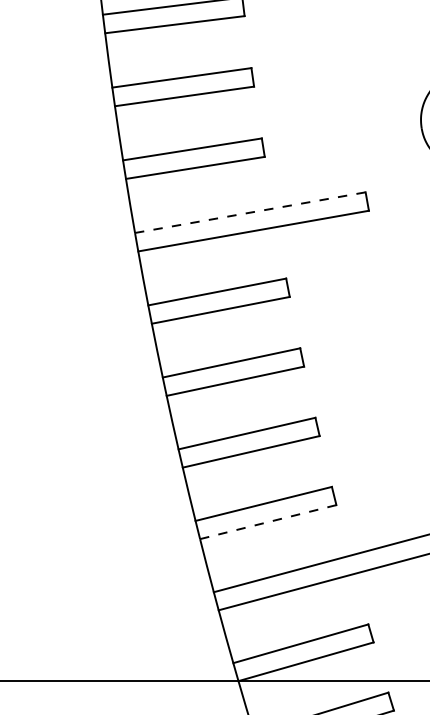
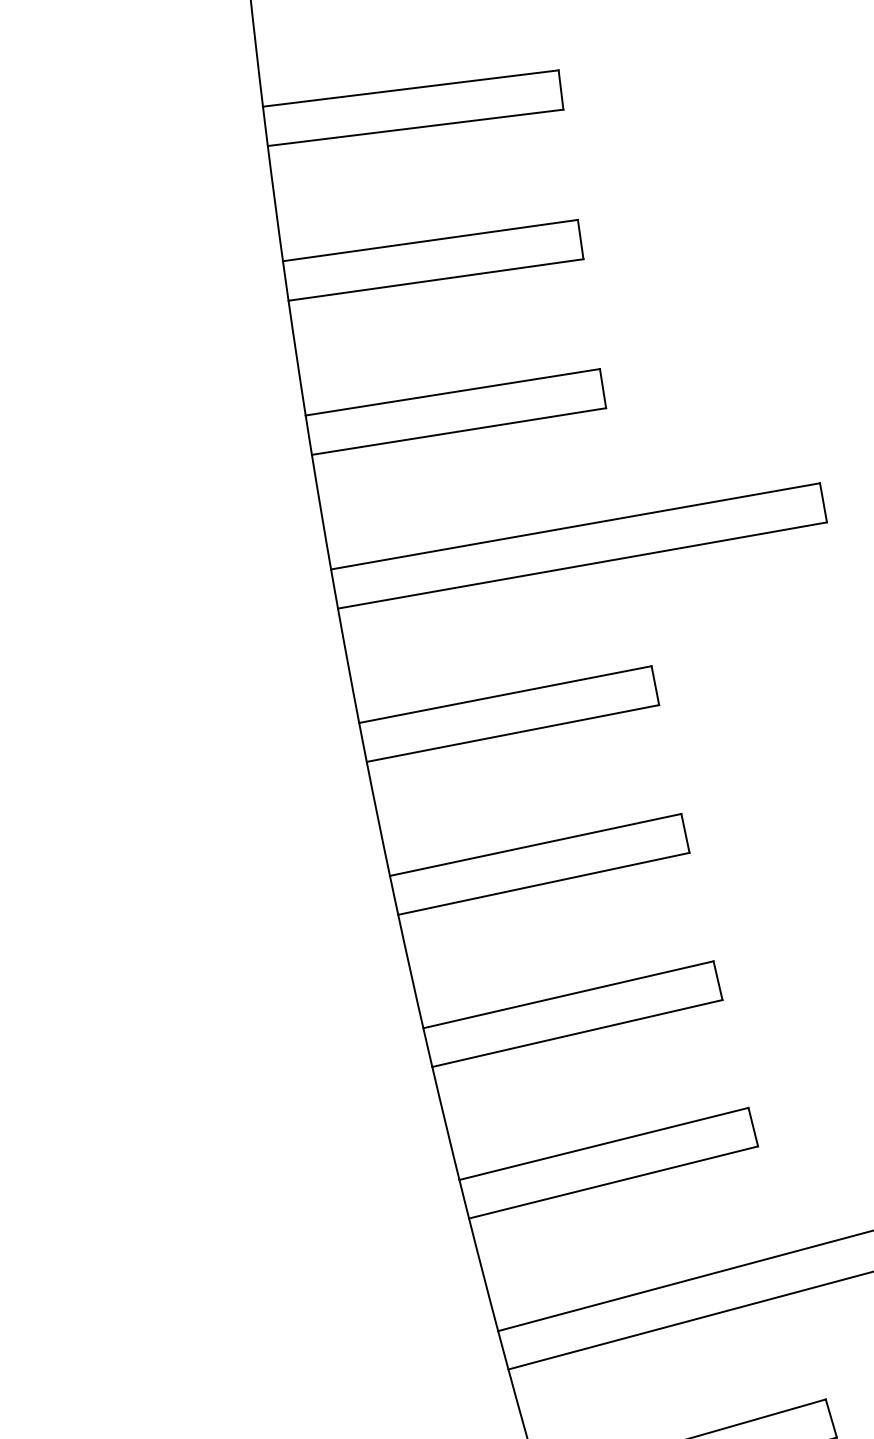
line: (249, 212) -> (573, 526), dashed -> solid
line: (268, 521) -> (614, 1181), dashed -> solid

